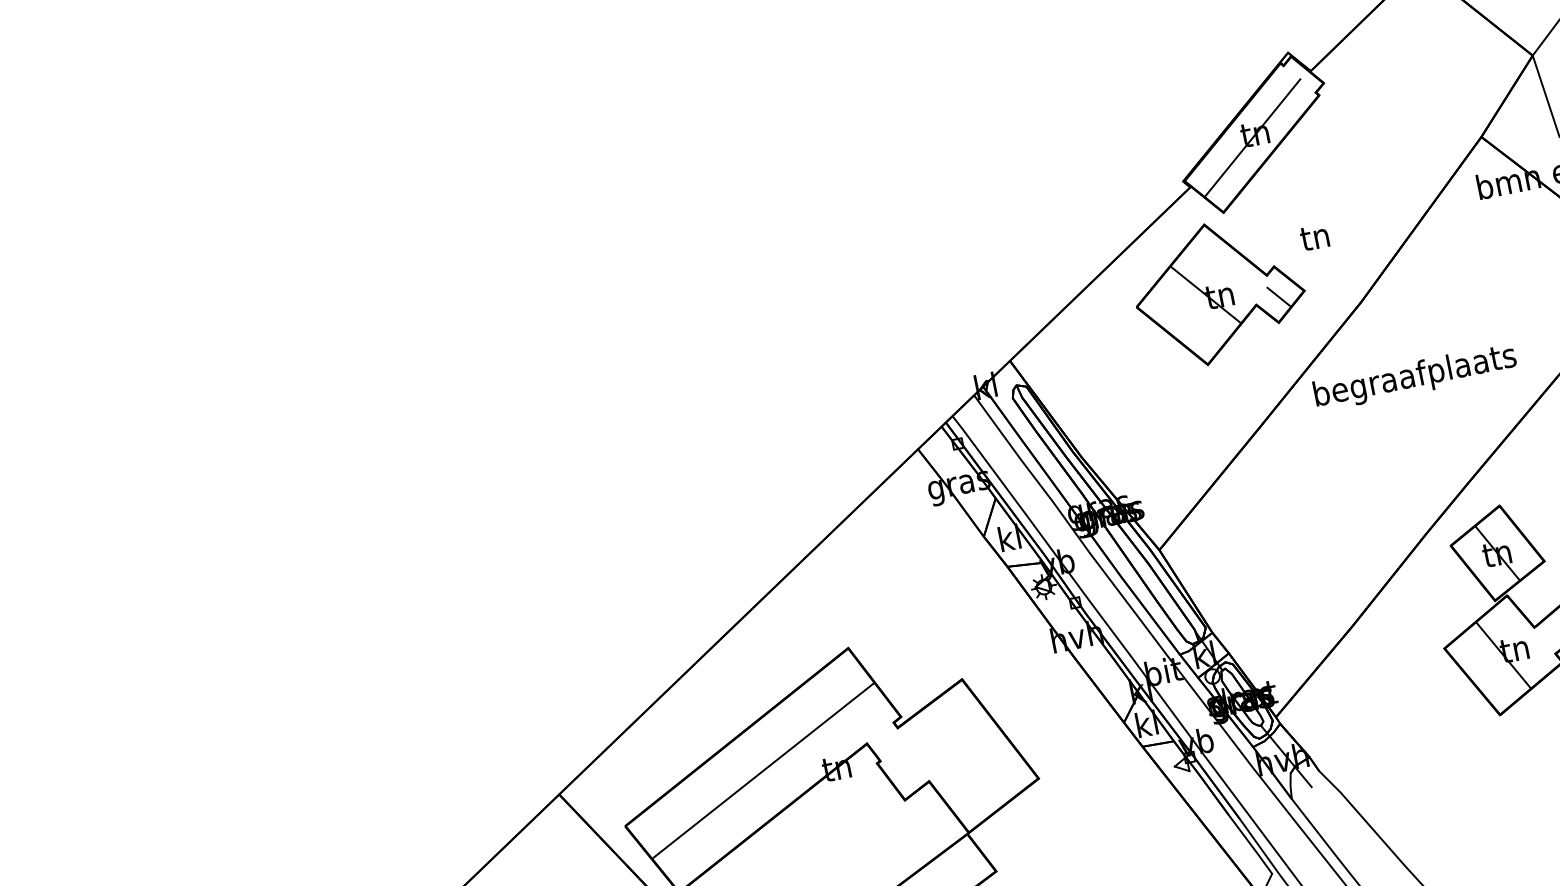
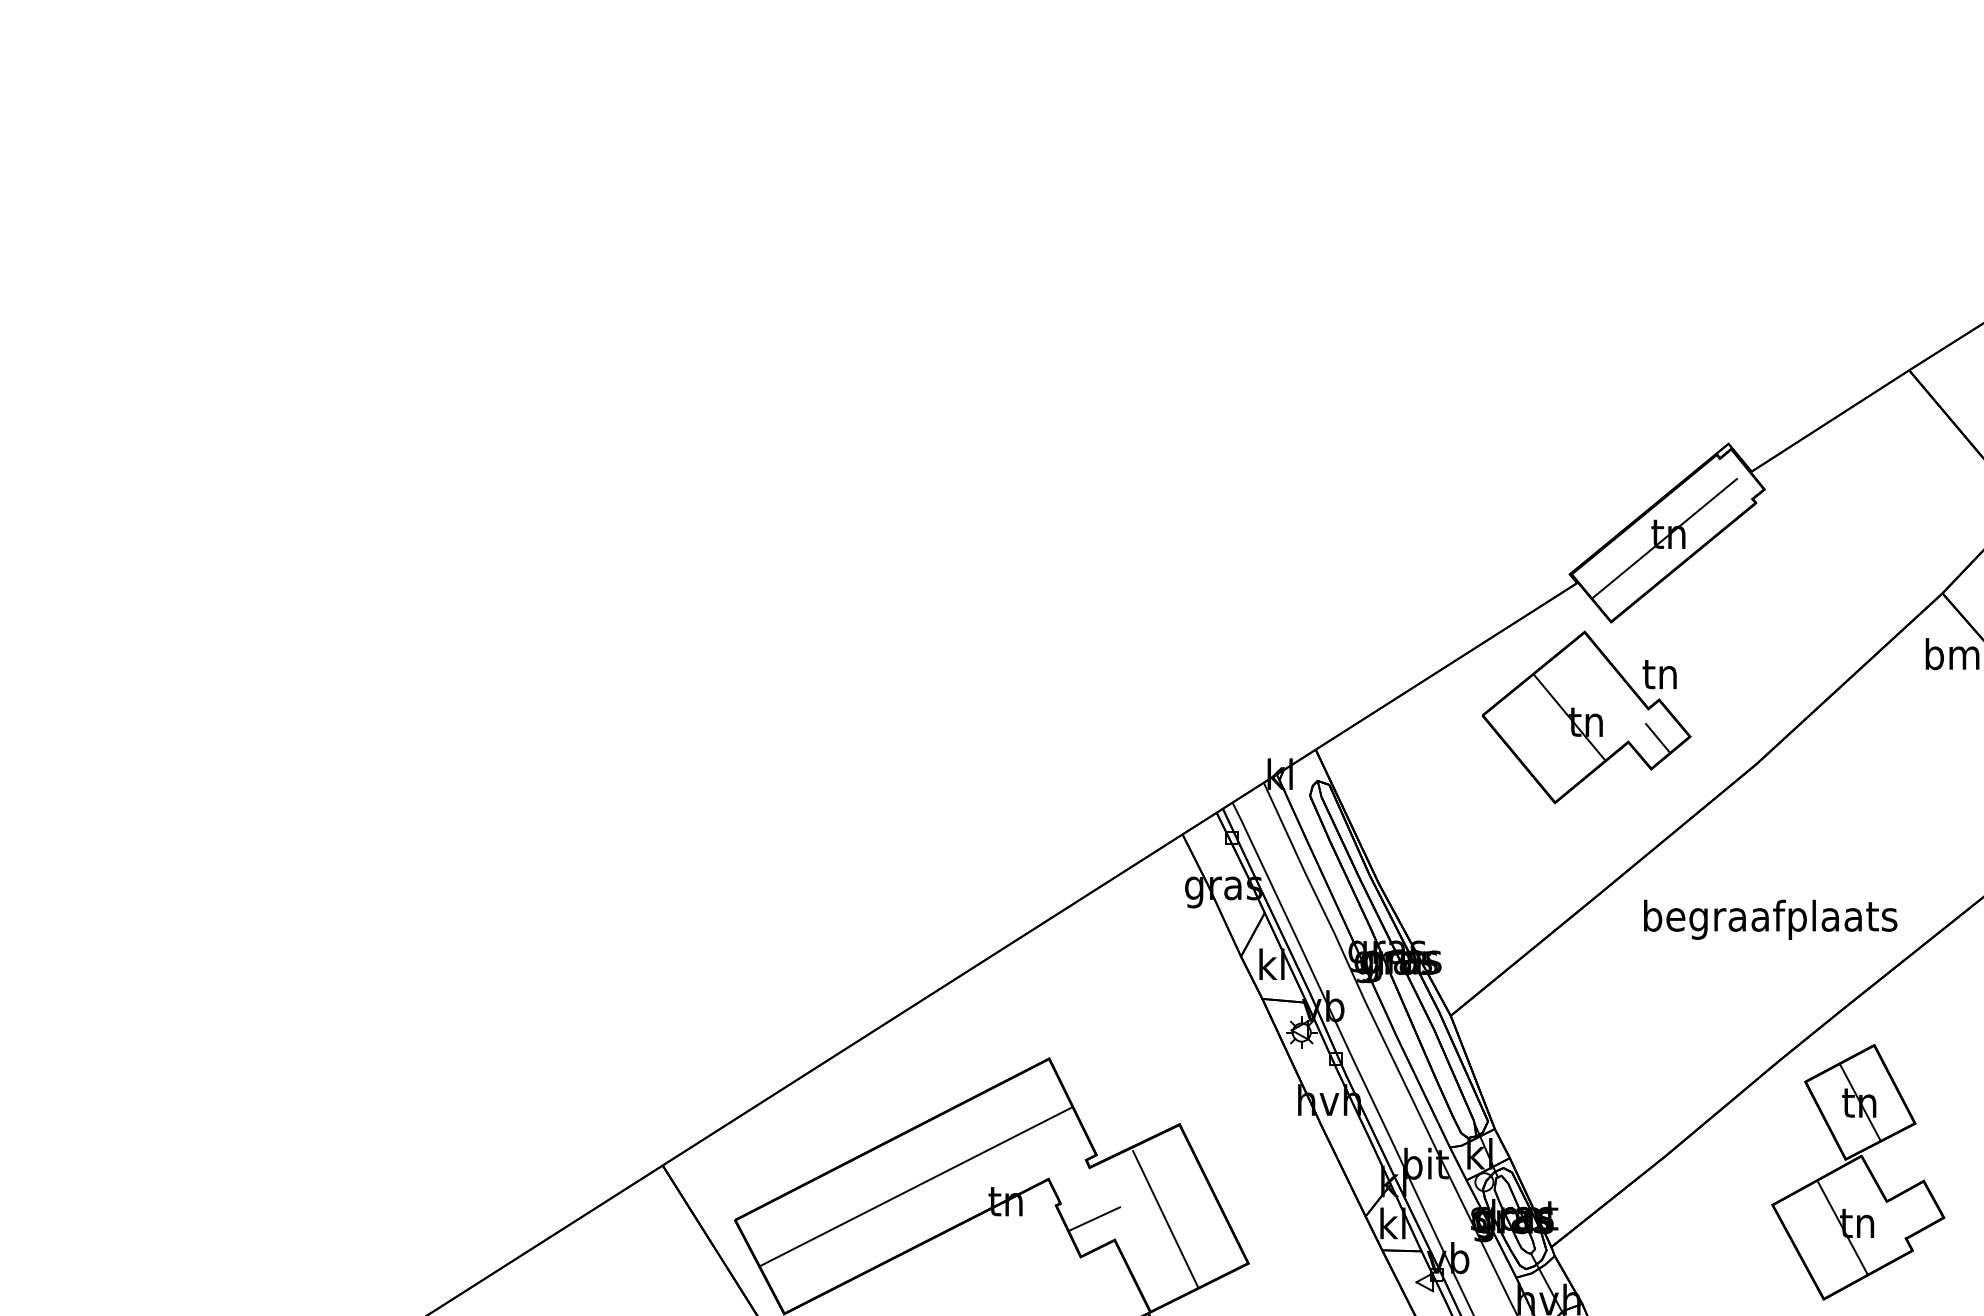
text: (1314, 237) -> (1659, 674), moved
text: (1415, 377) -> (1770, 919), moved
line: (965, 756) -> (1165, 1218), added
line: (909, 767) -> (1094, 1218), added

